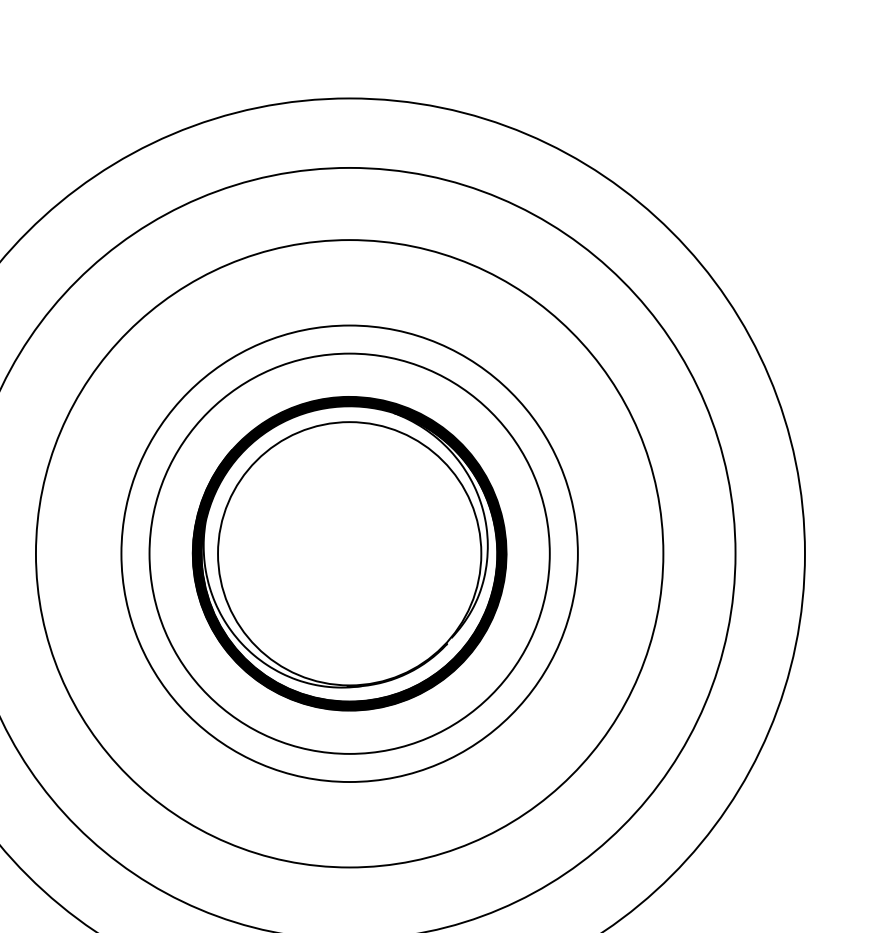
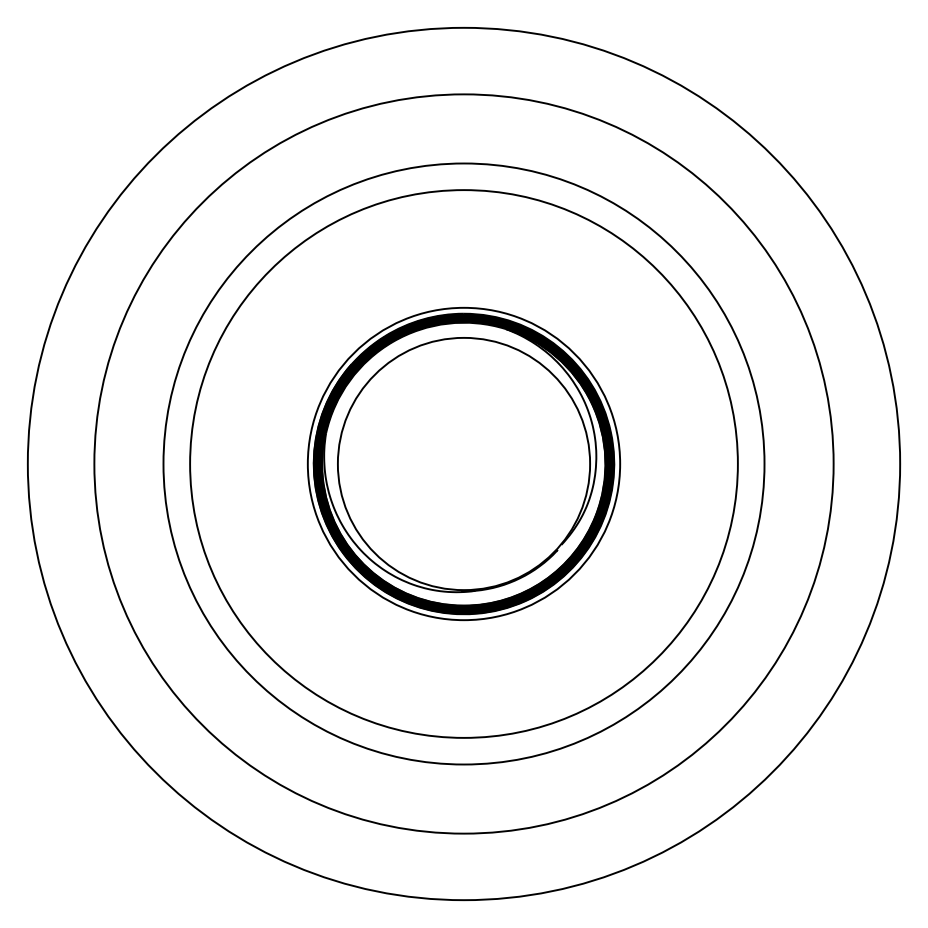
circle: (349, 553) -> (463, 463), size x0.71
circle: (349, 553) -> (463, 463), size x1.43

